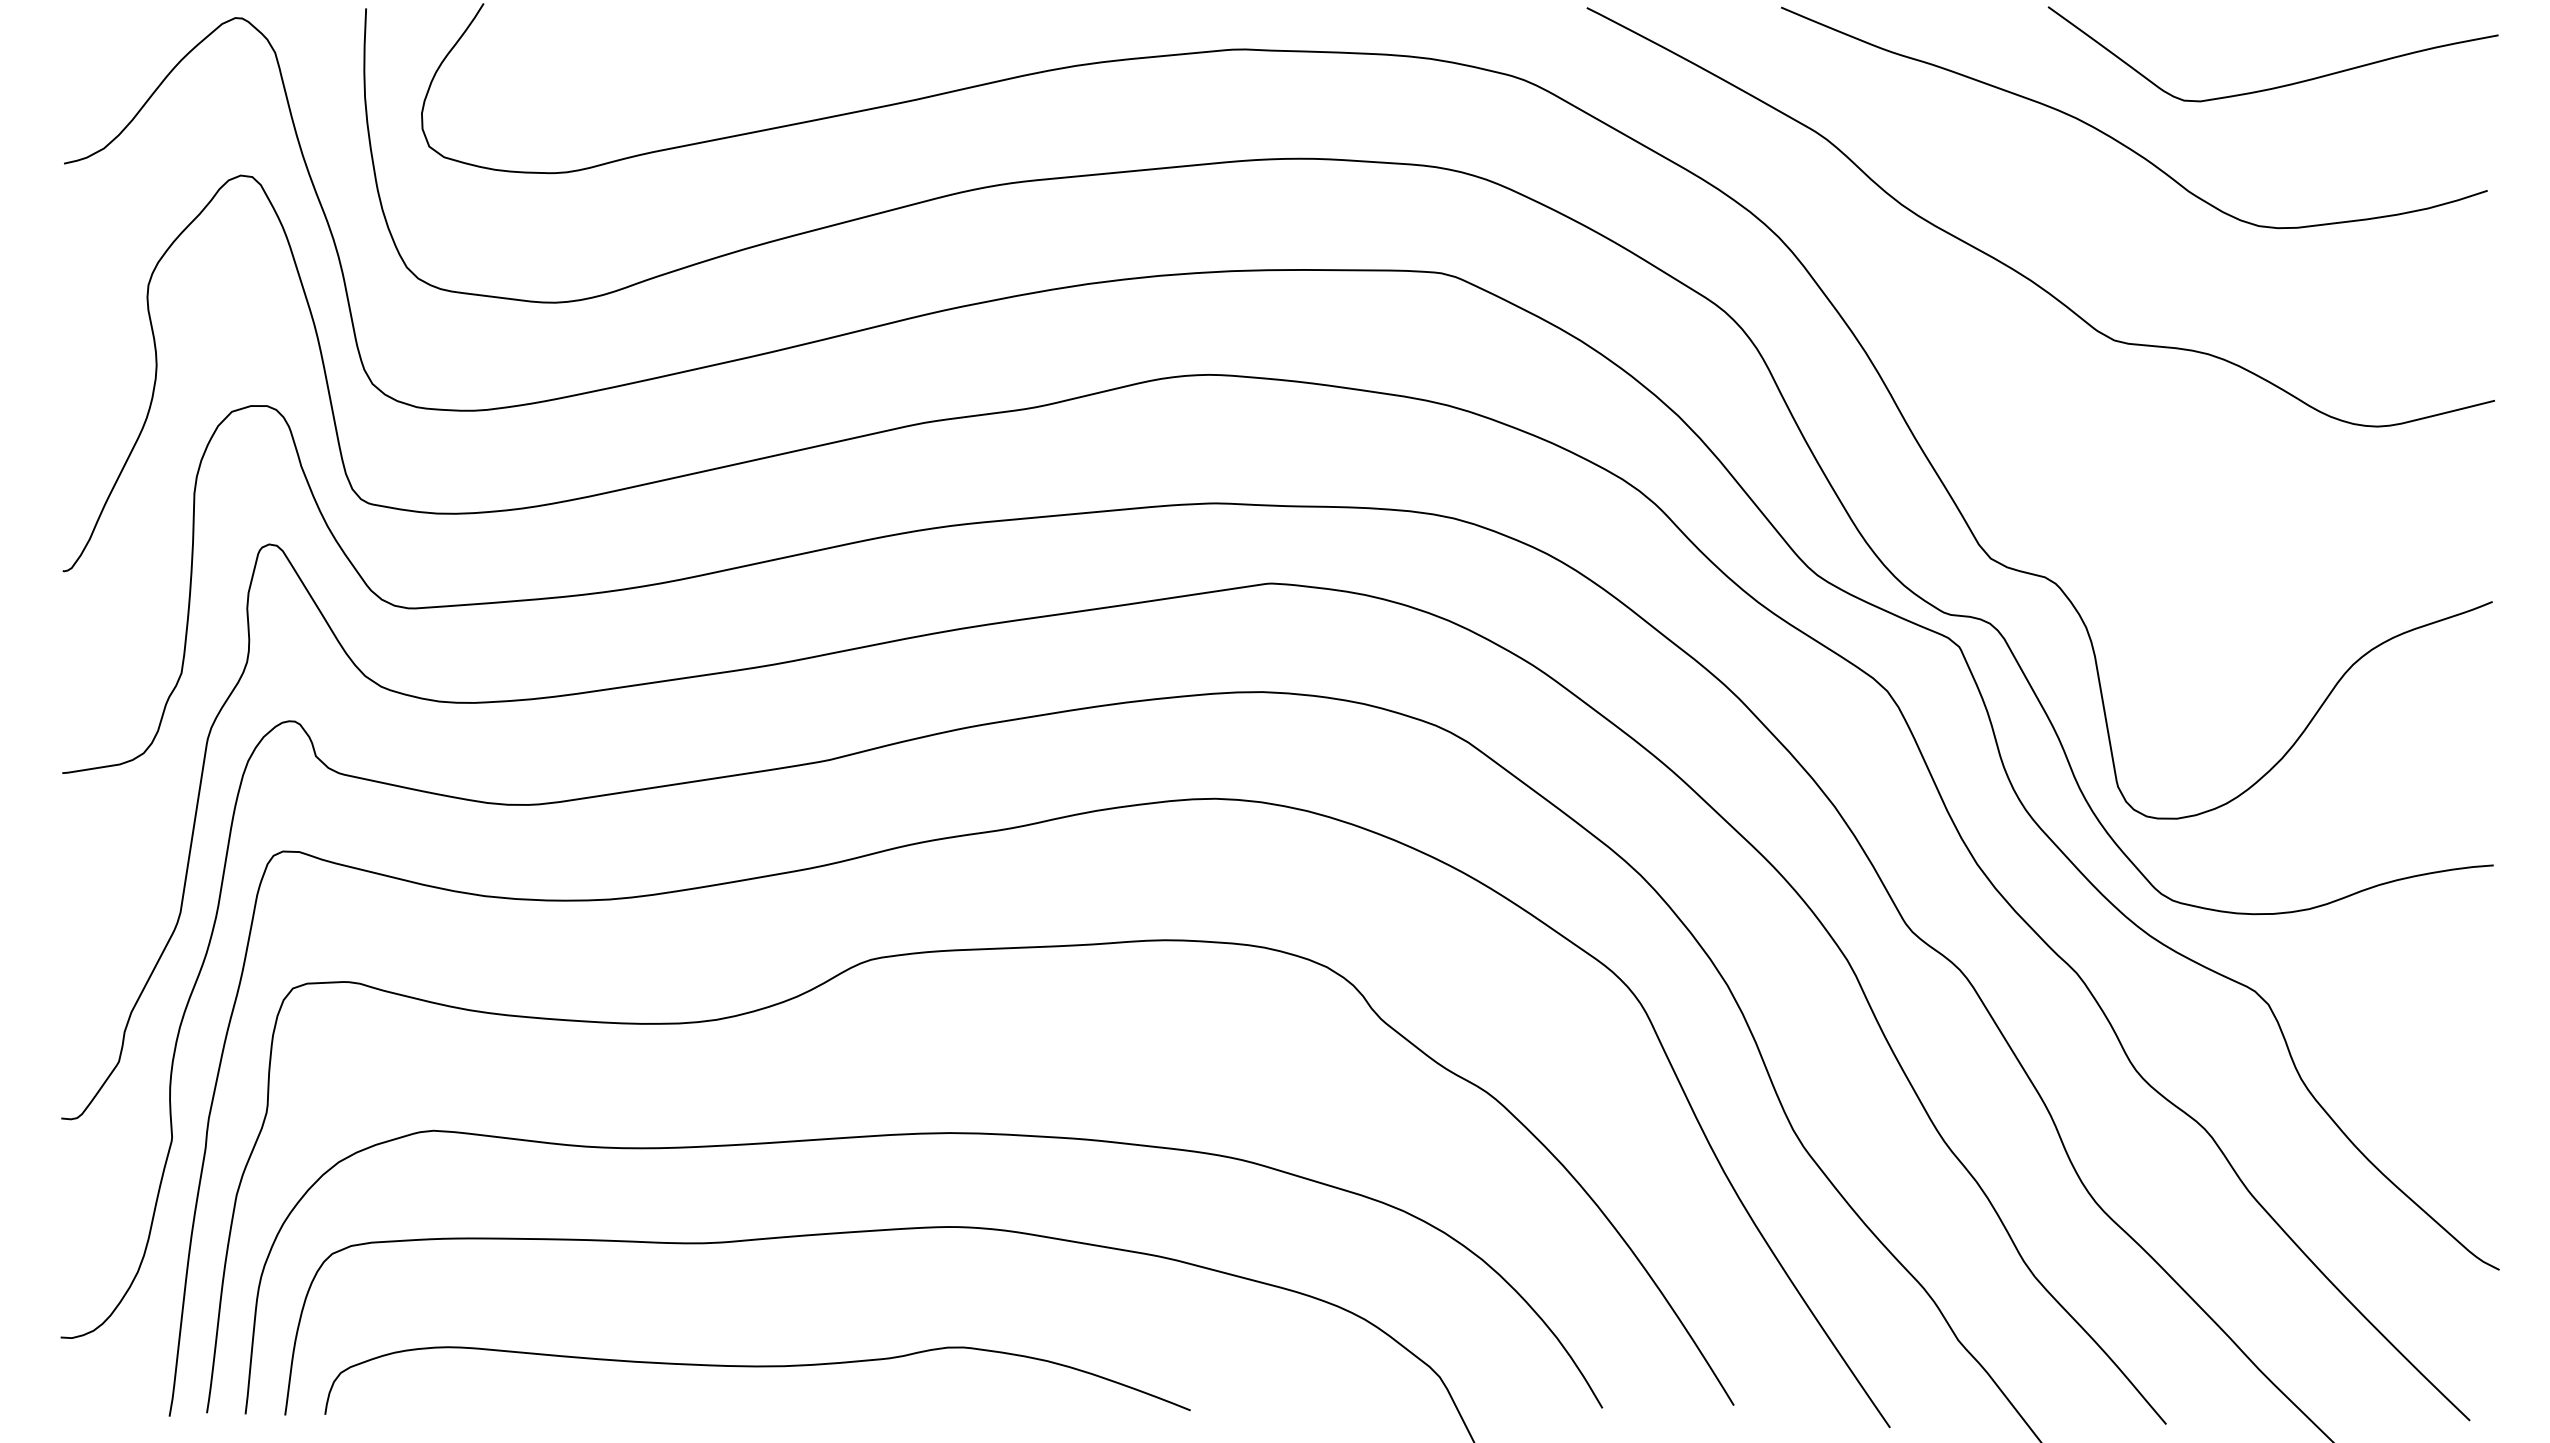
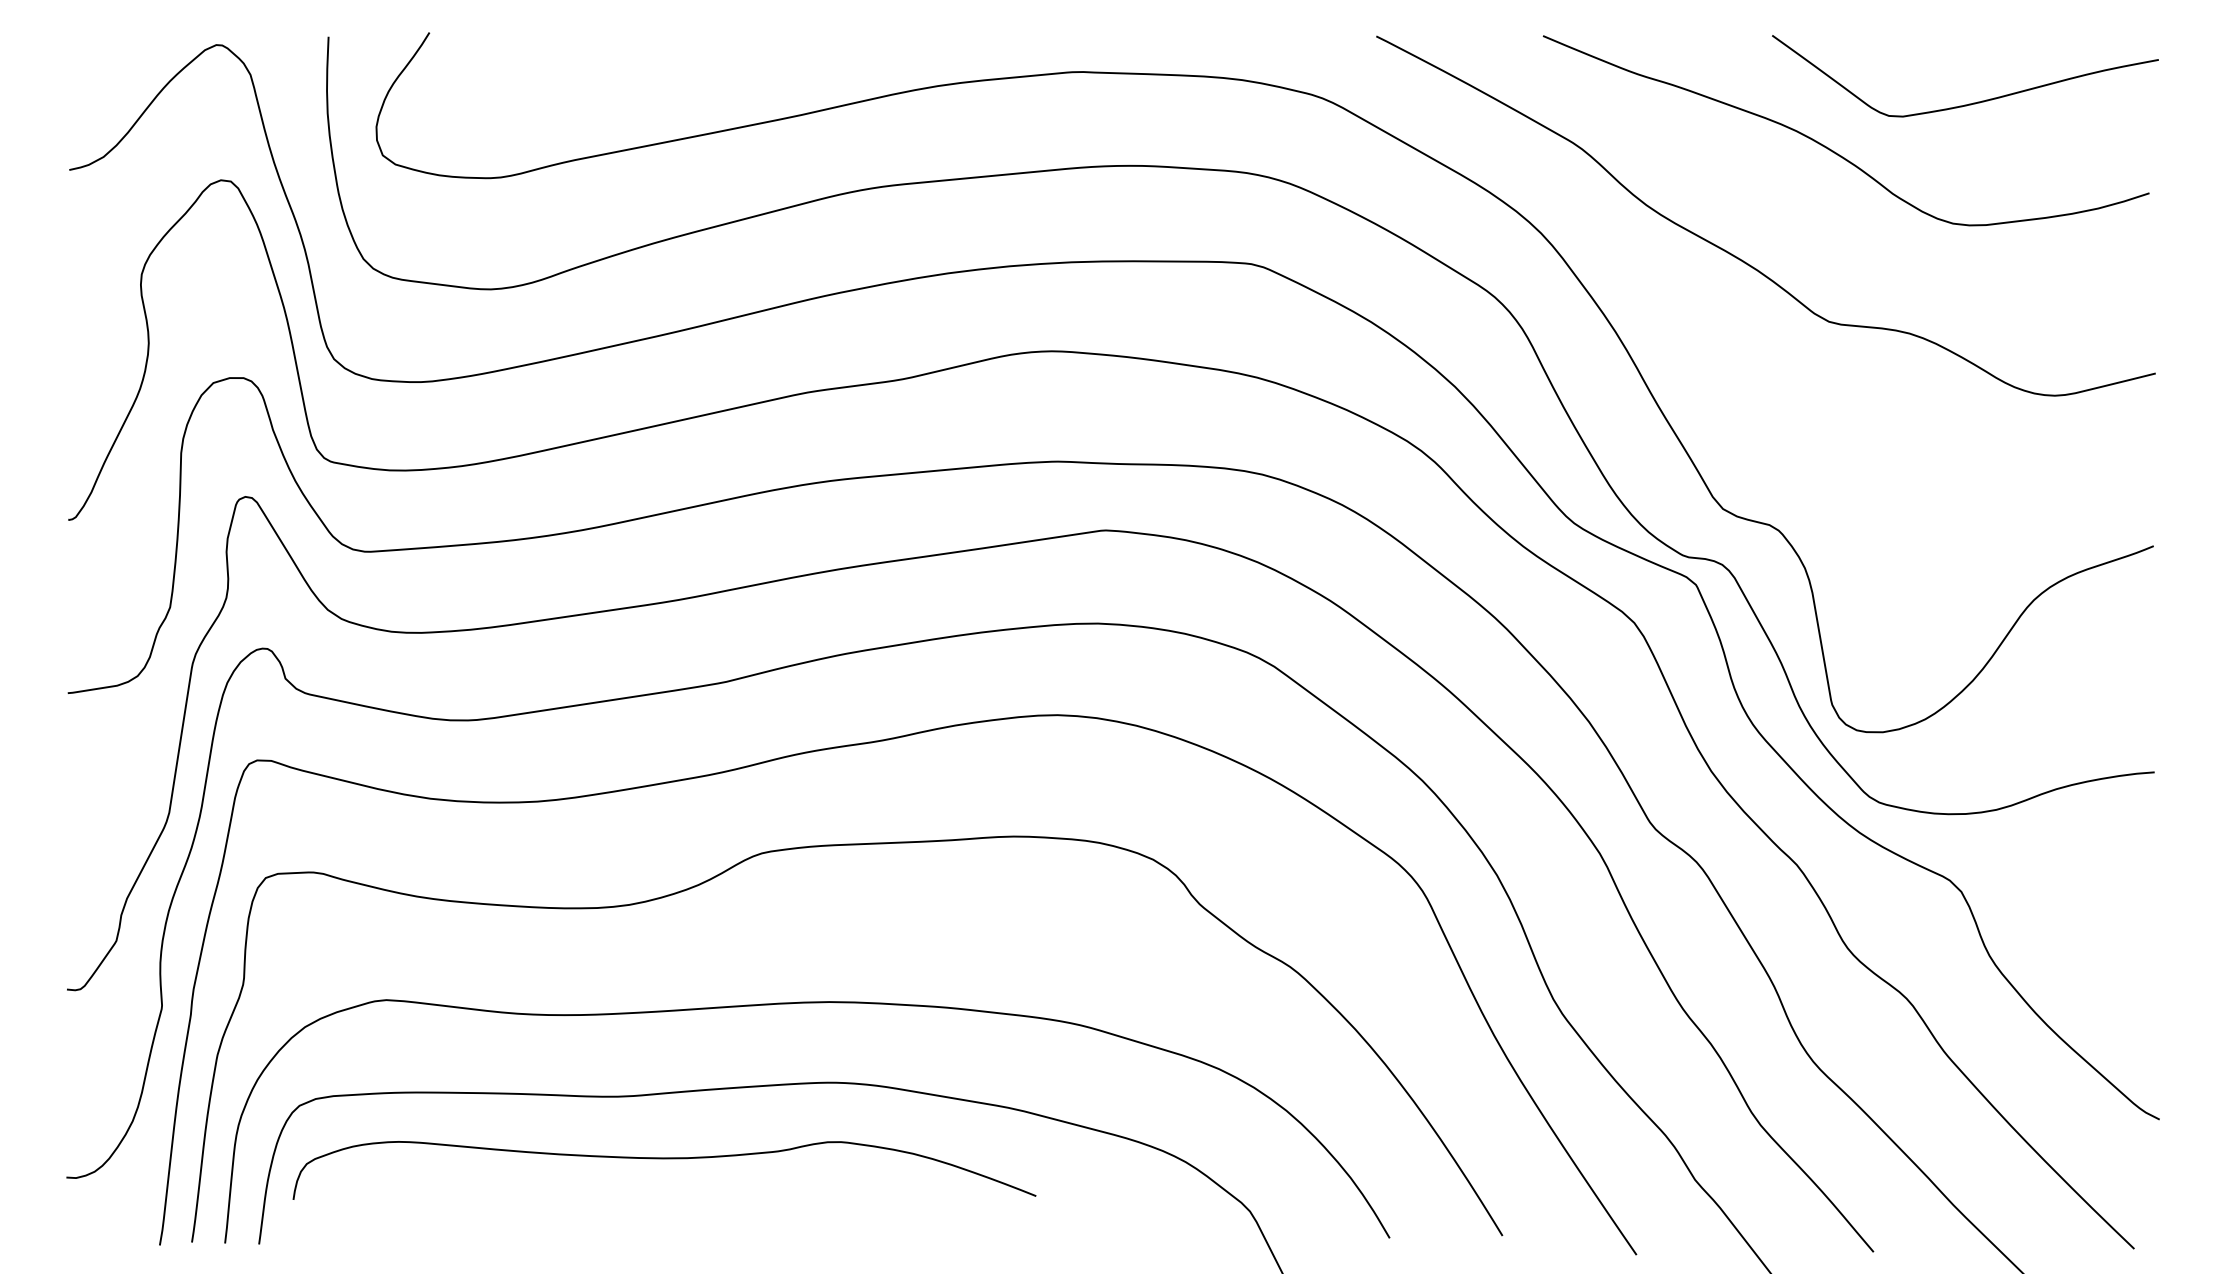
curve: (757, 1367) -> (664, 1159), moved

